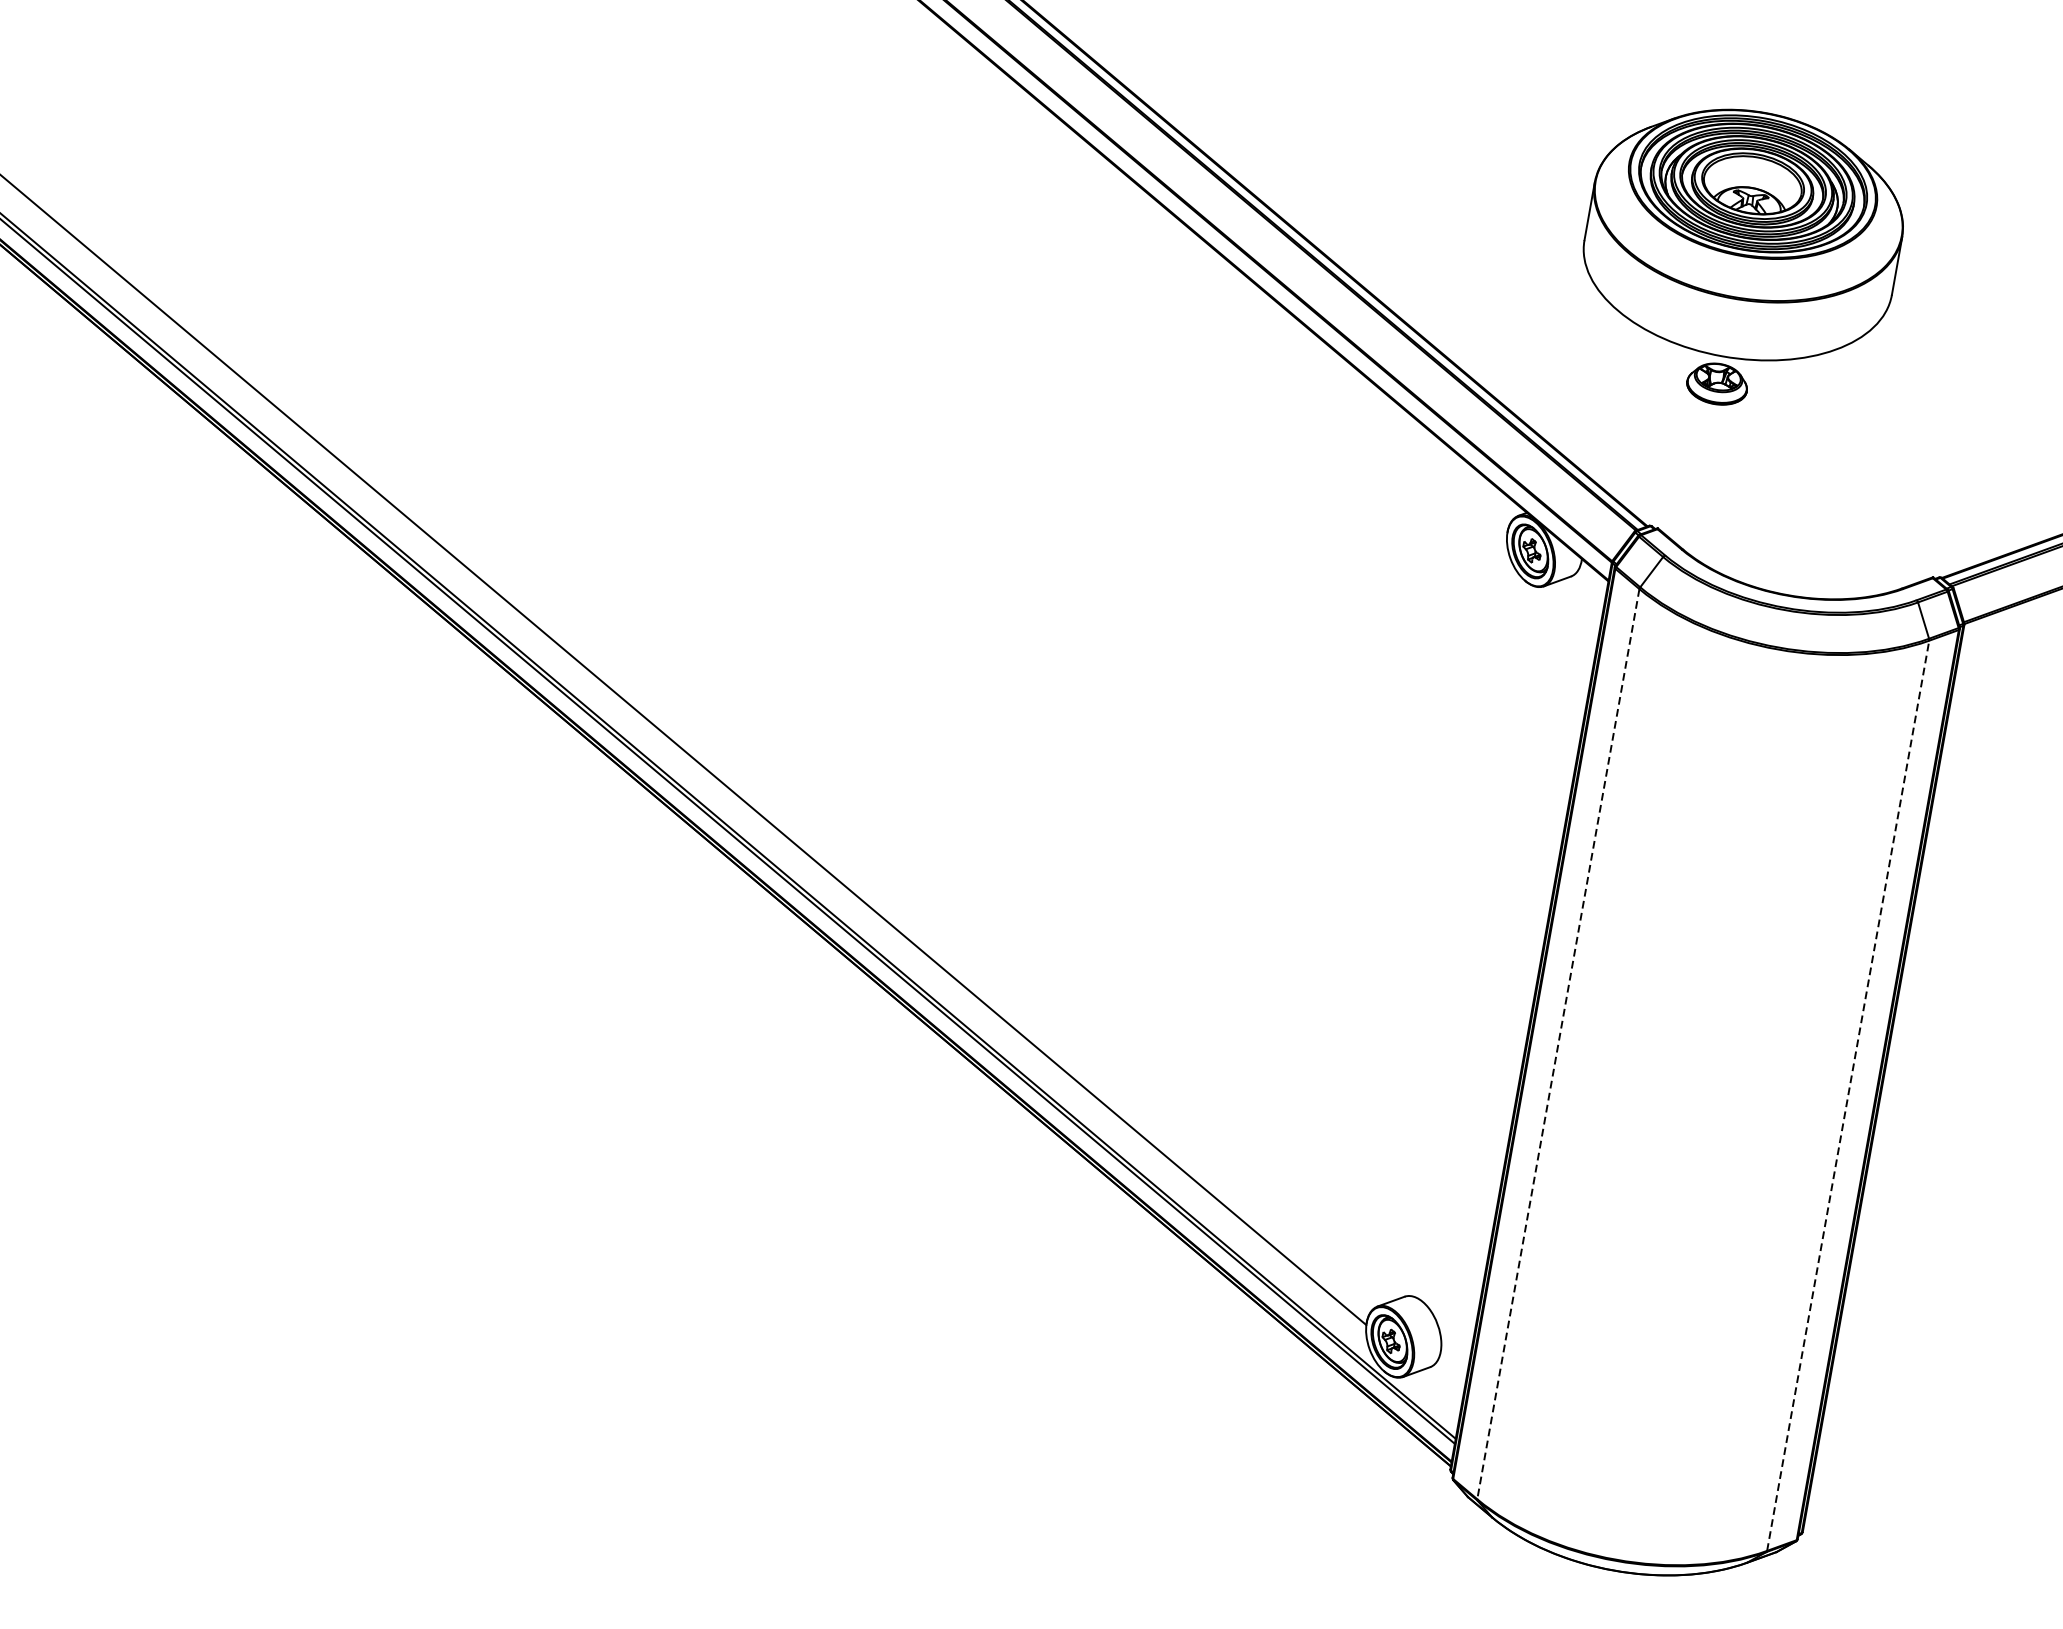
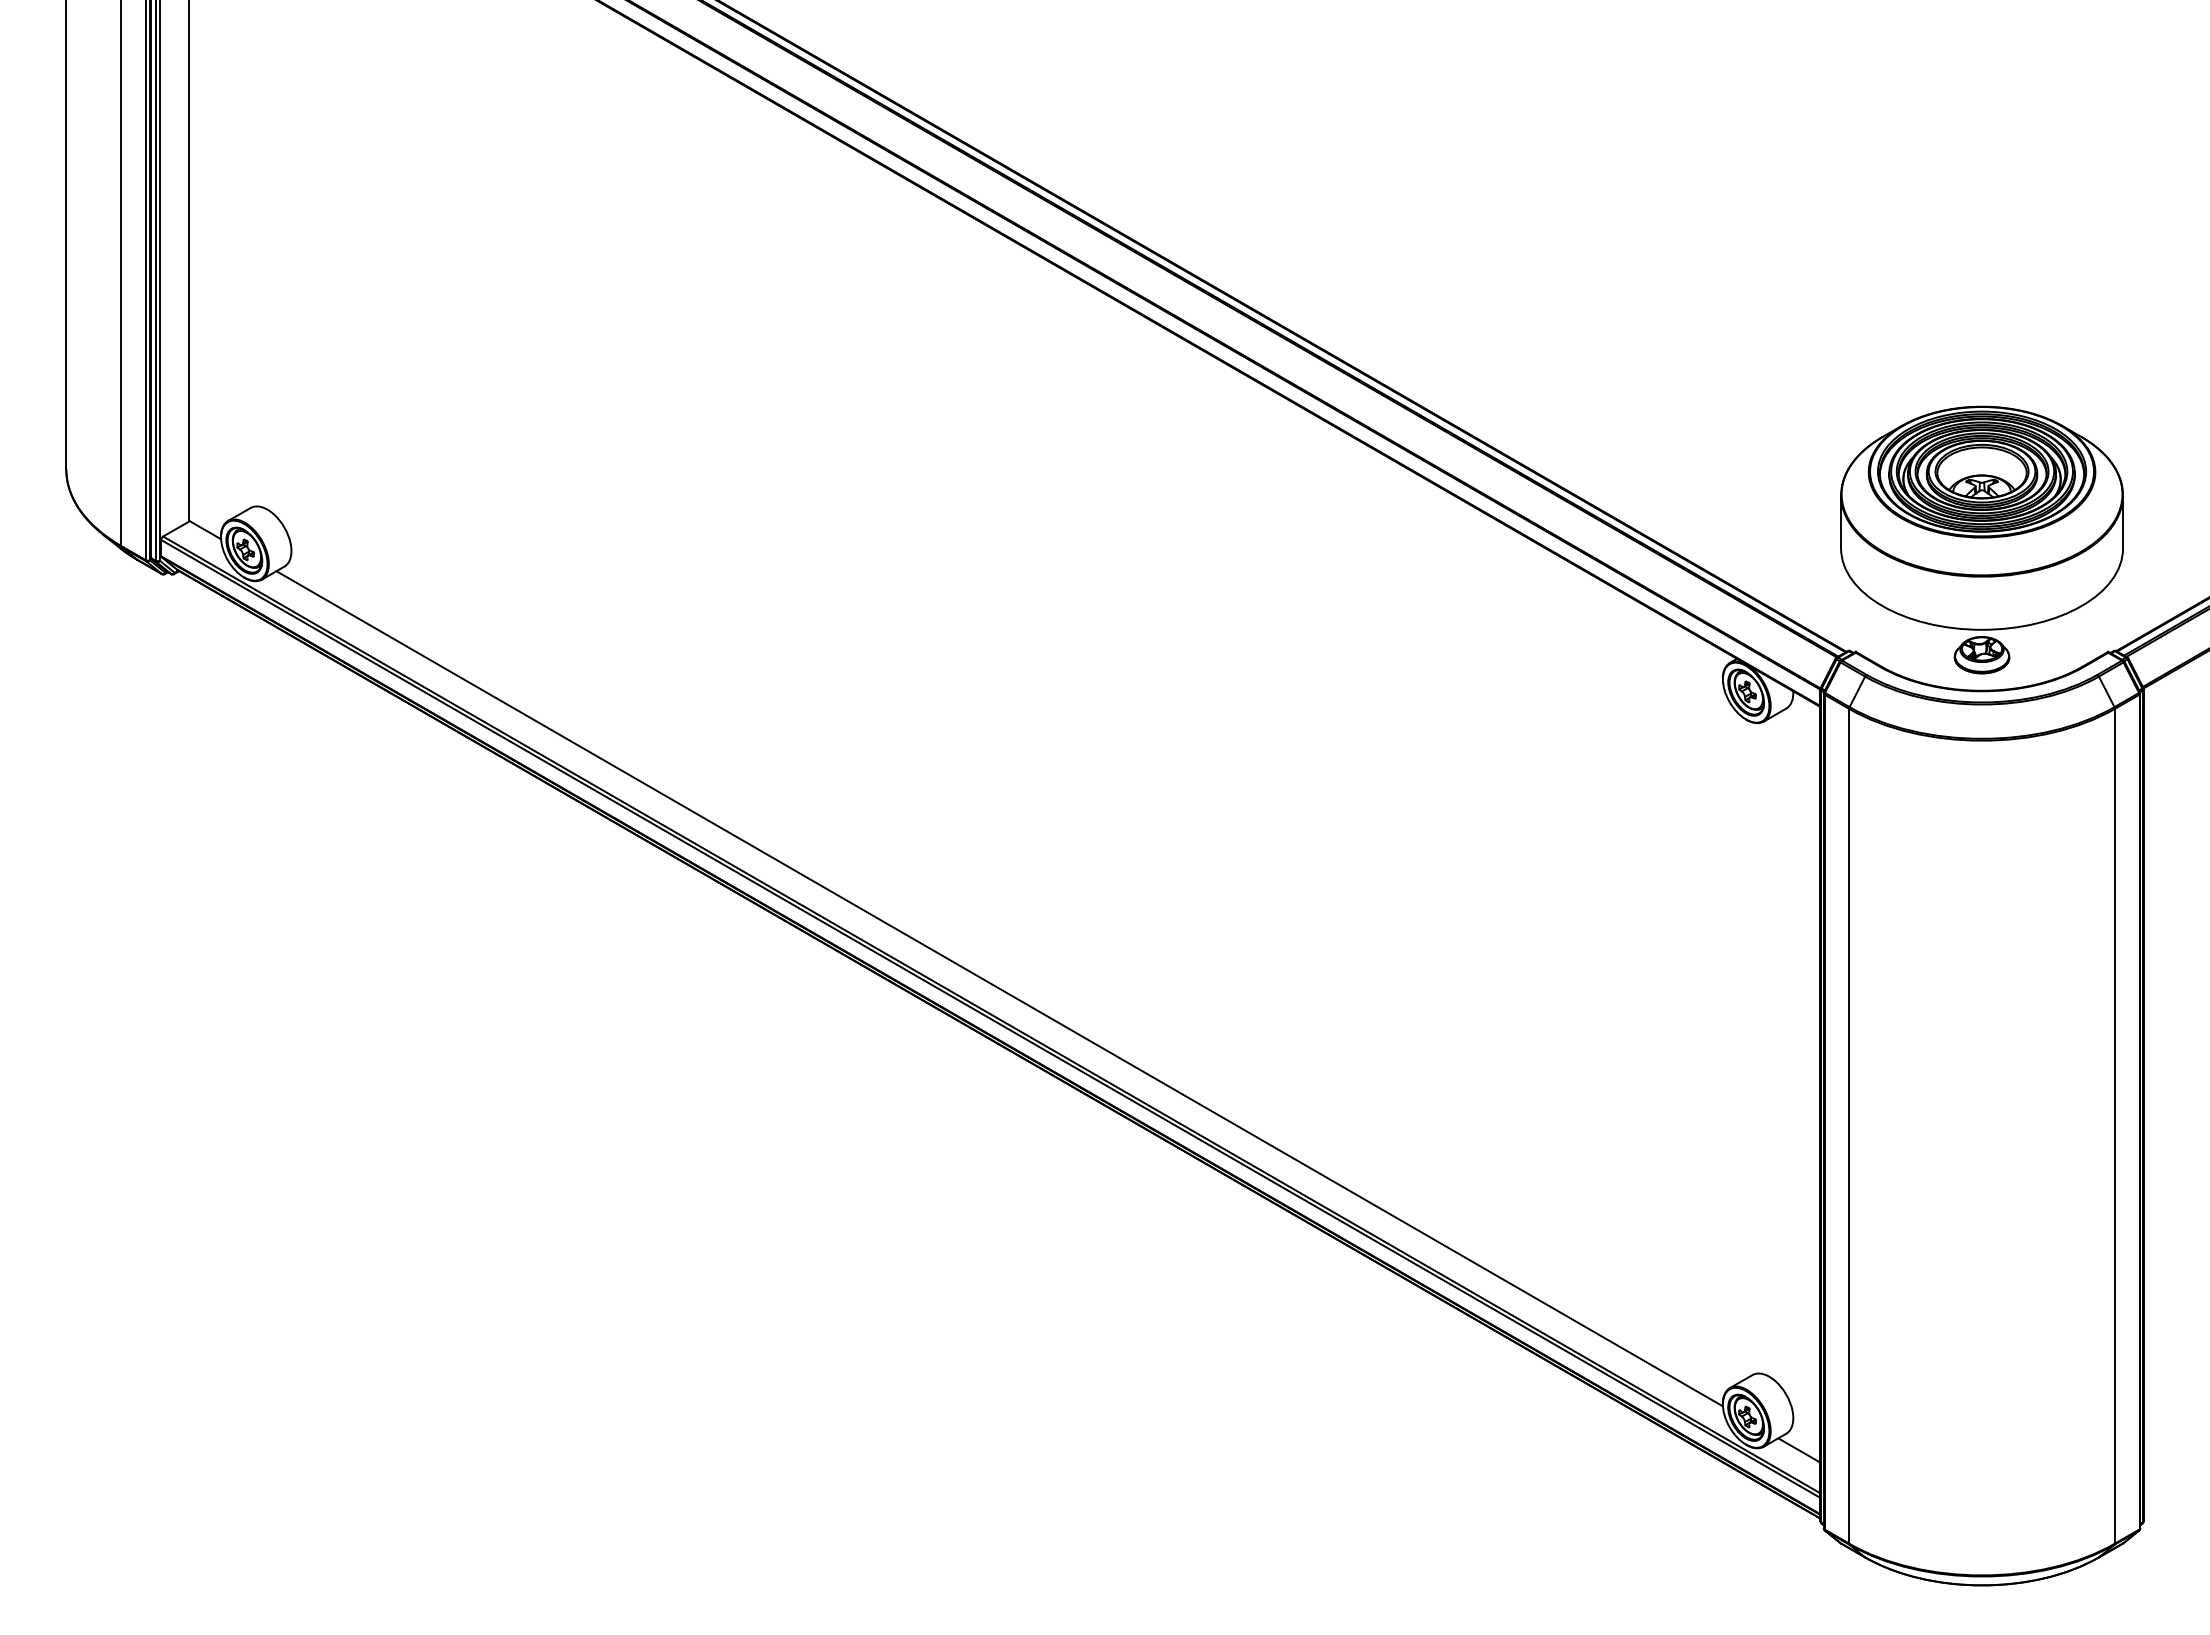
part: (1739, 257) -> (1981, 539), moved
line: (1558, 1044) -> (1849, 1126), dashed -> solid
line: (1847, 1094) -> (2114, 1125), dashed -> solid
line: (1441, 1388) -> (1799, 1450), added

